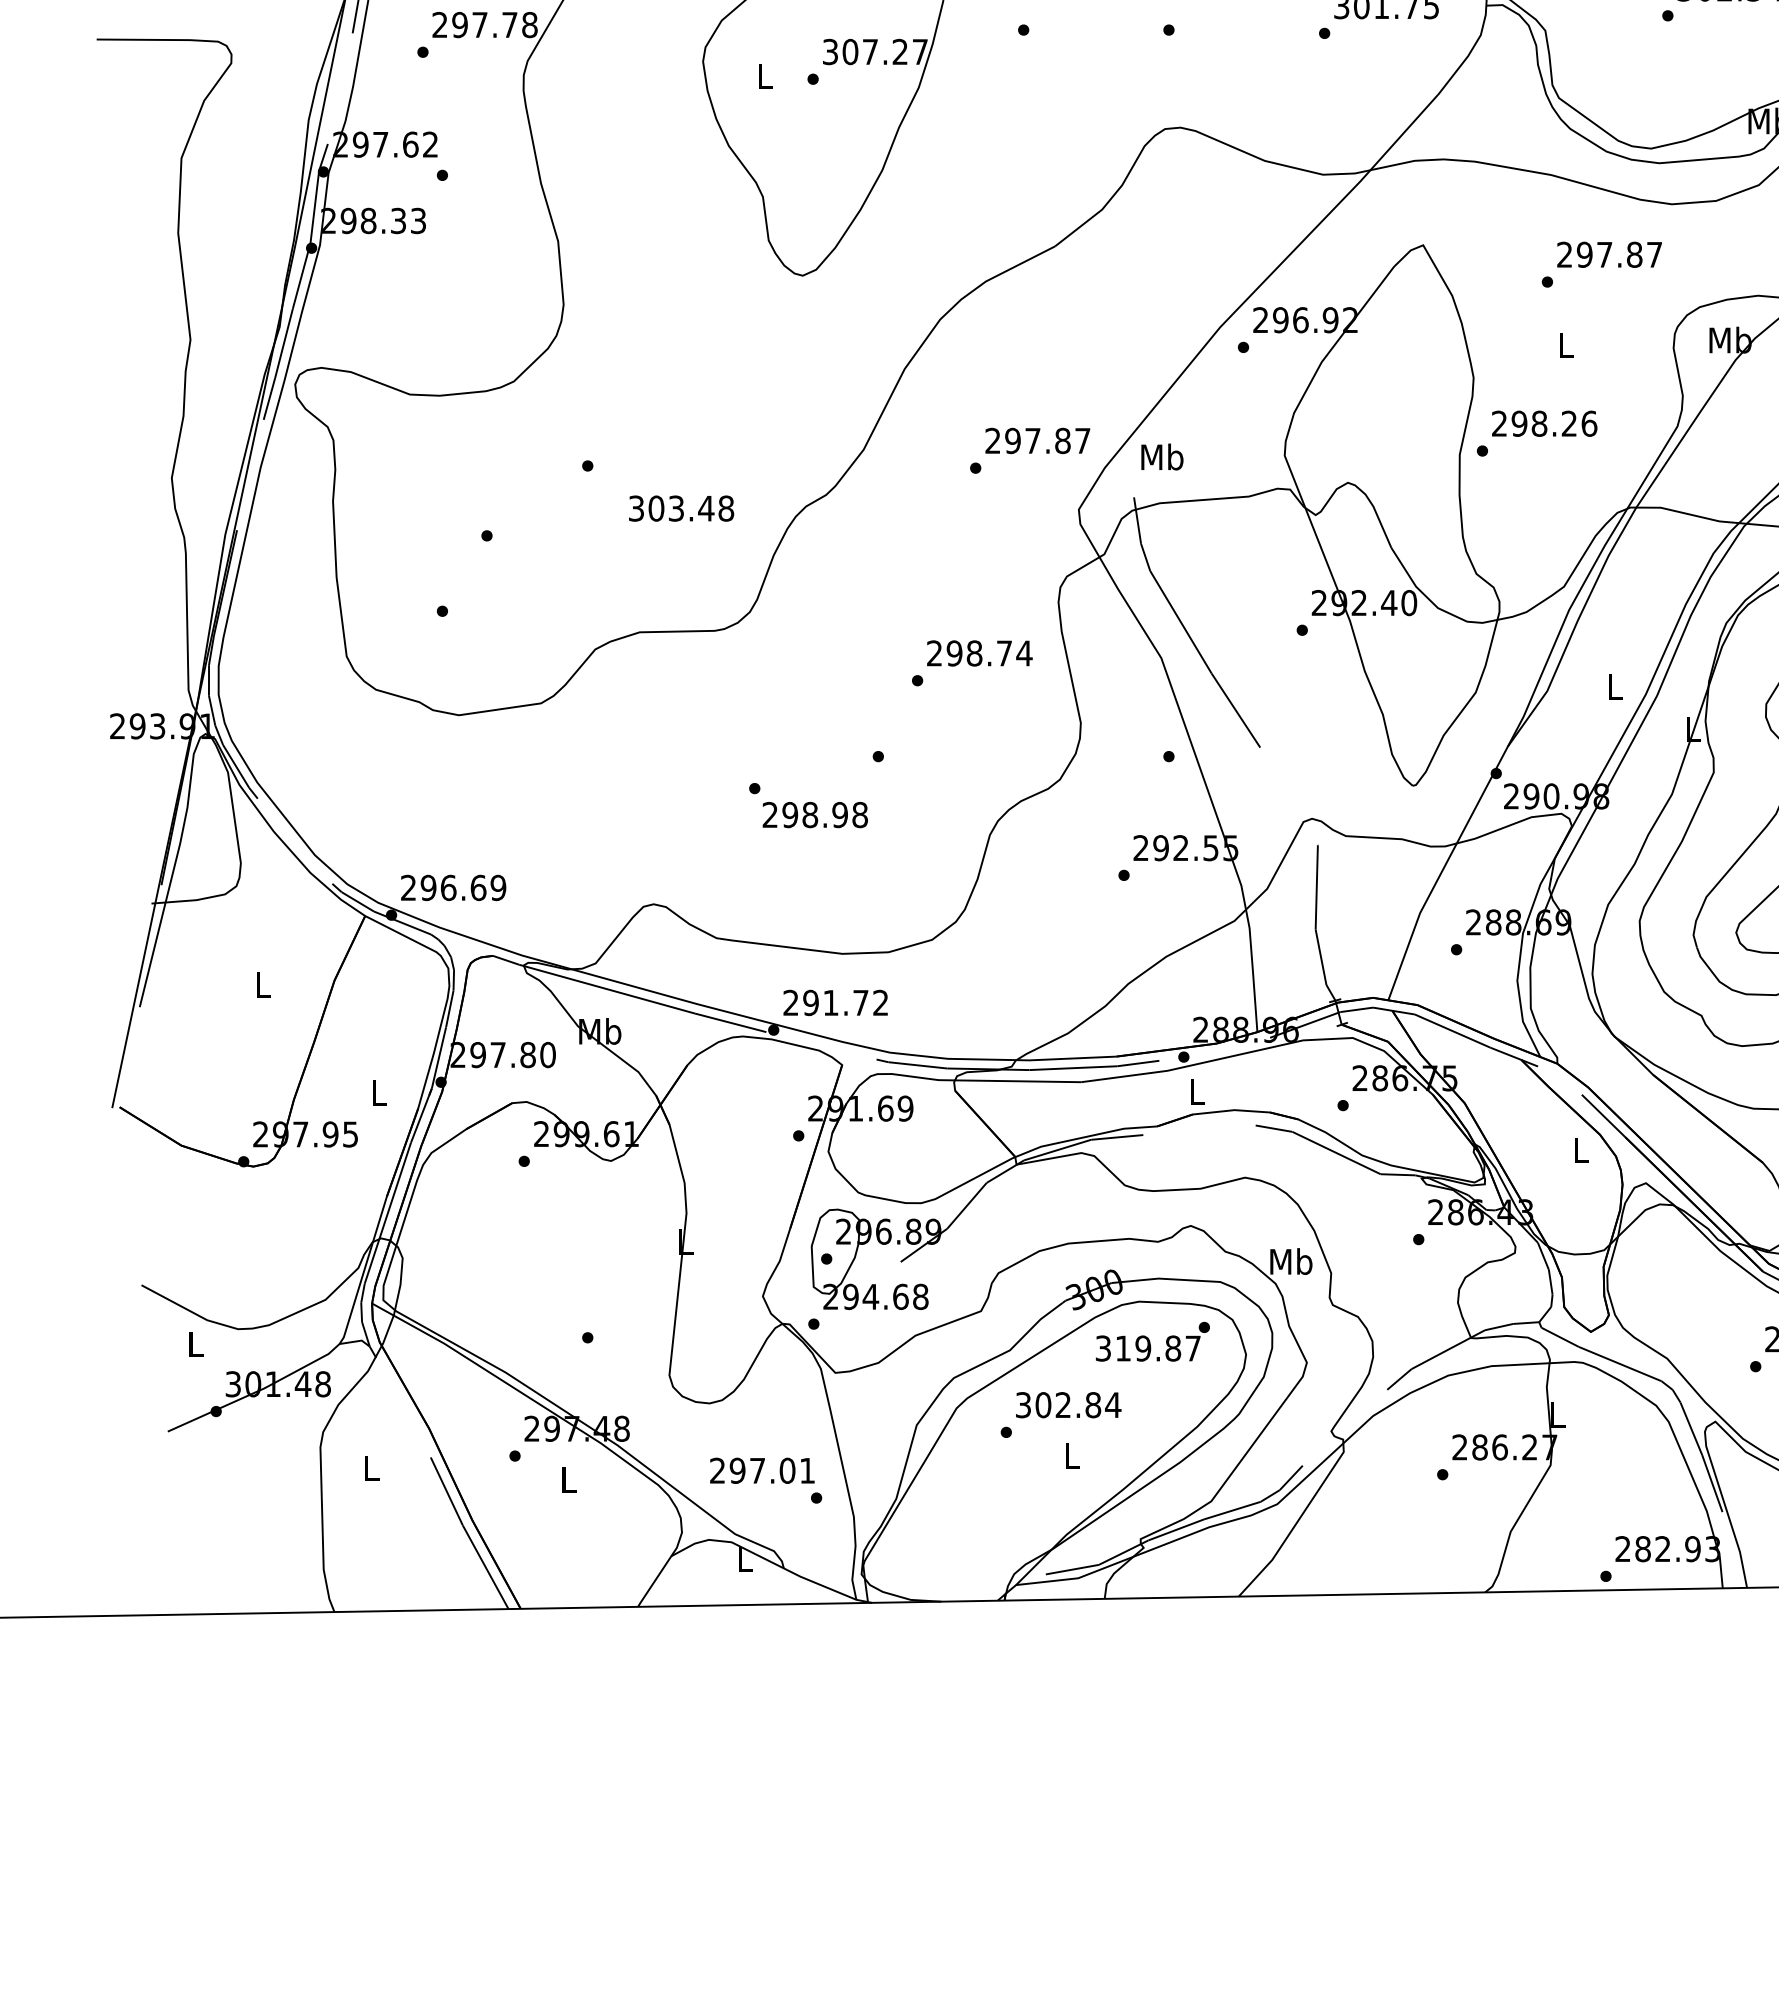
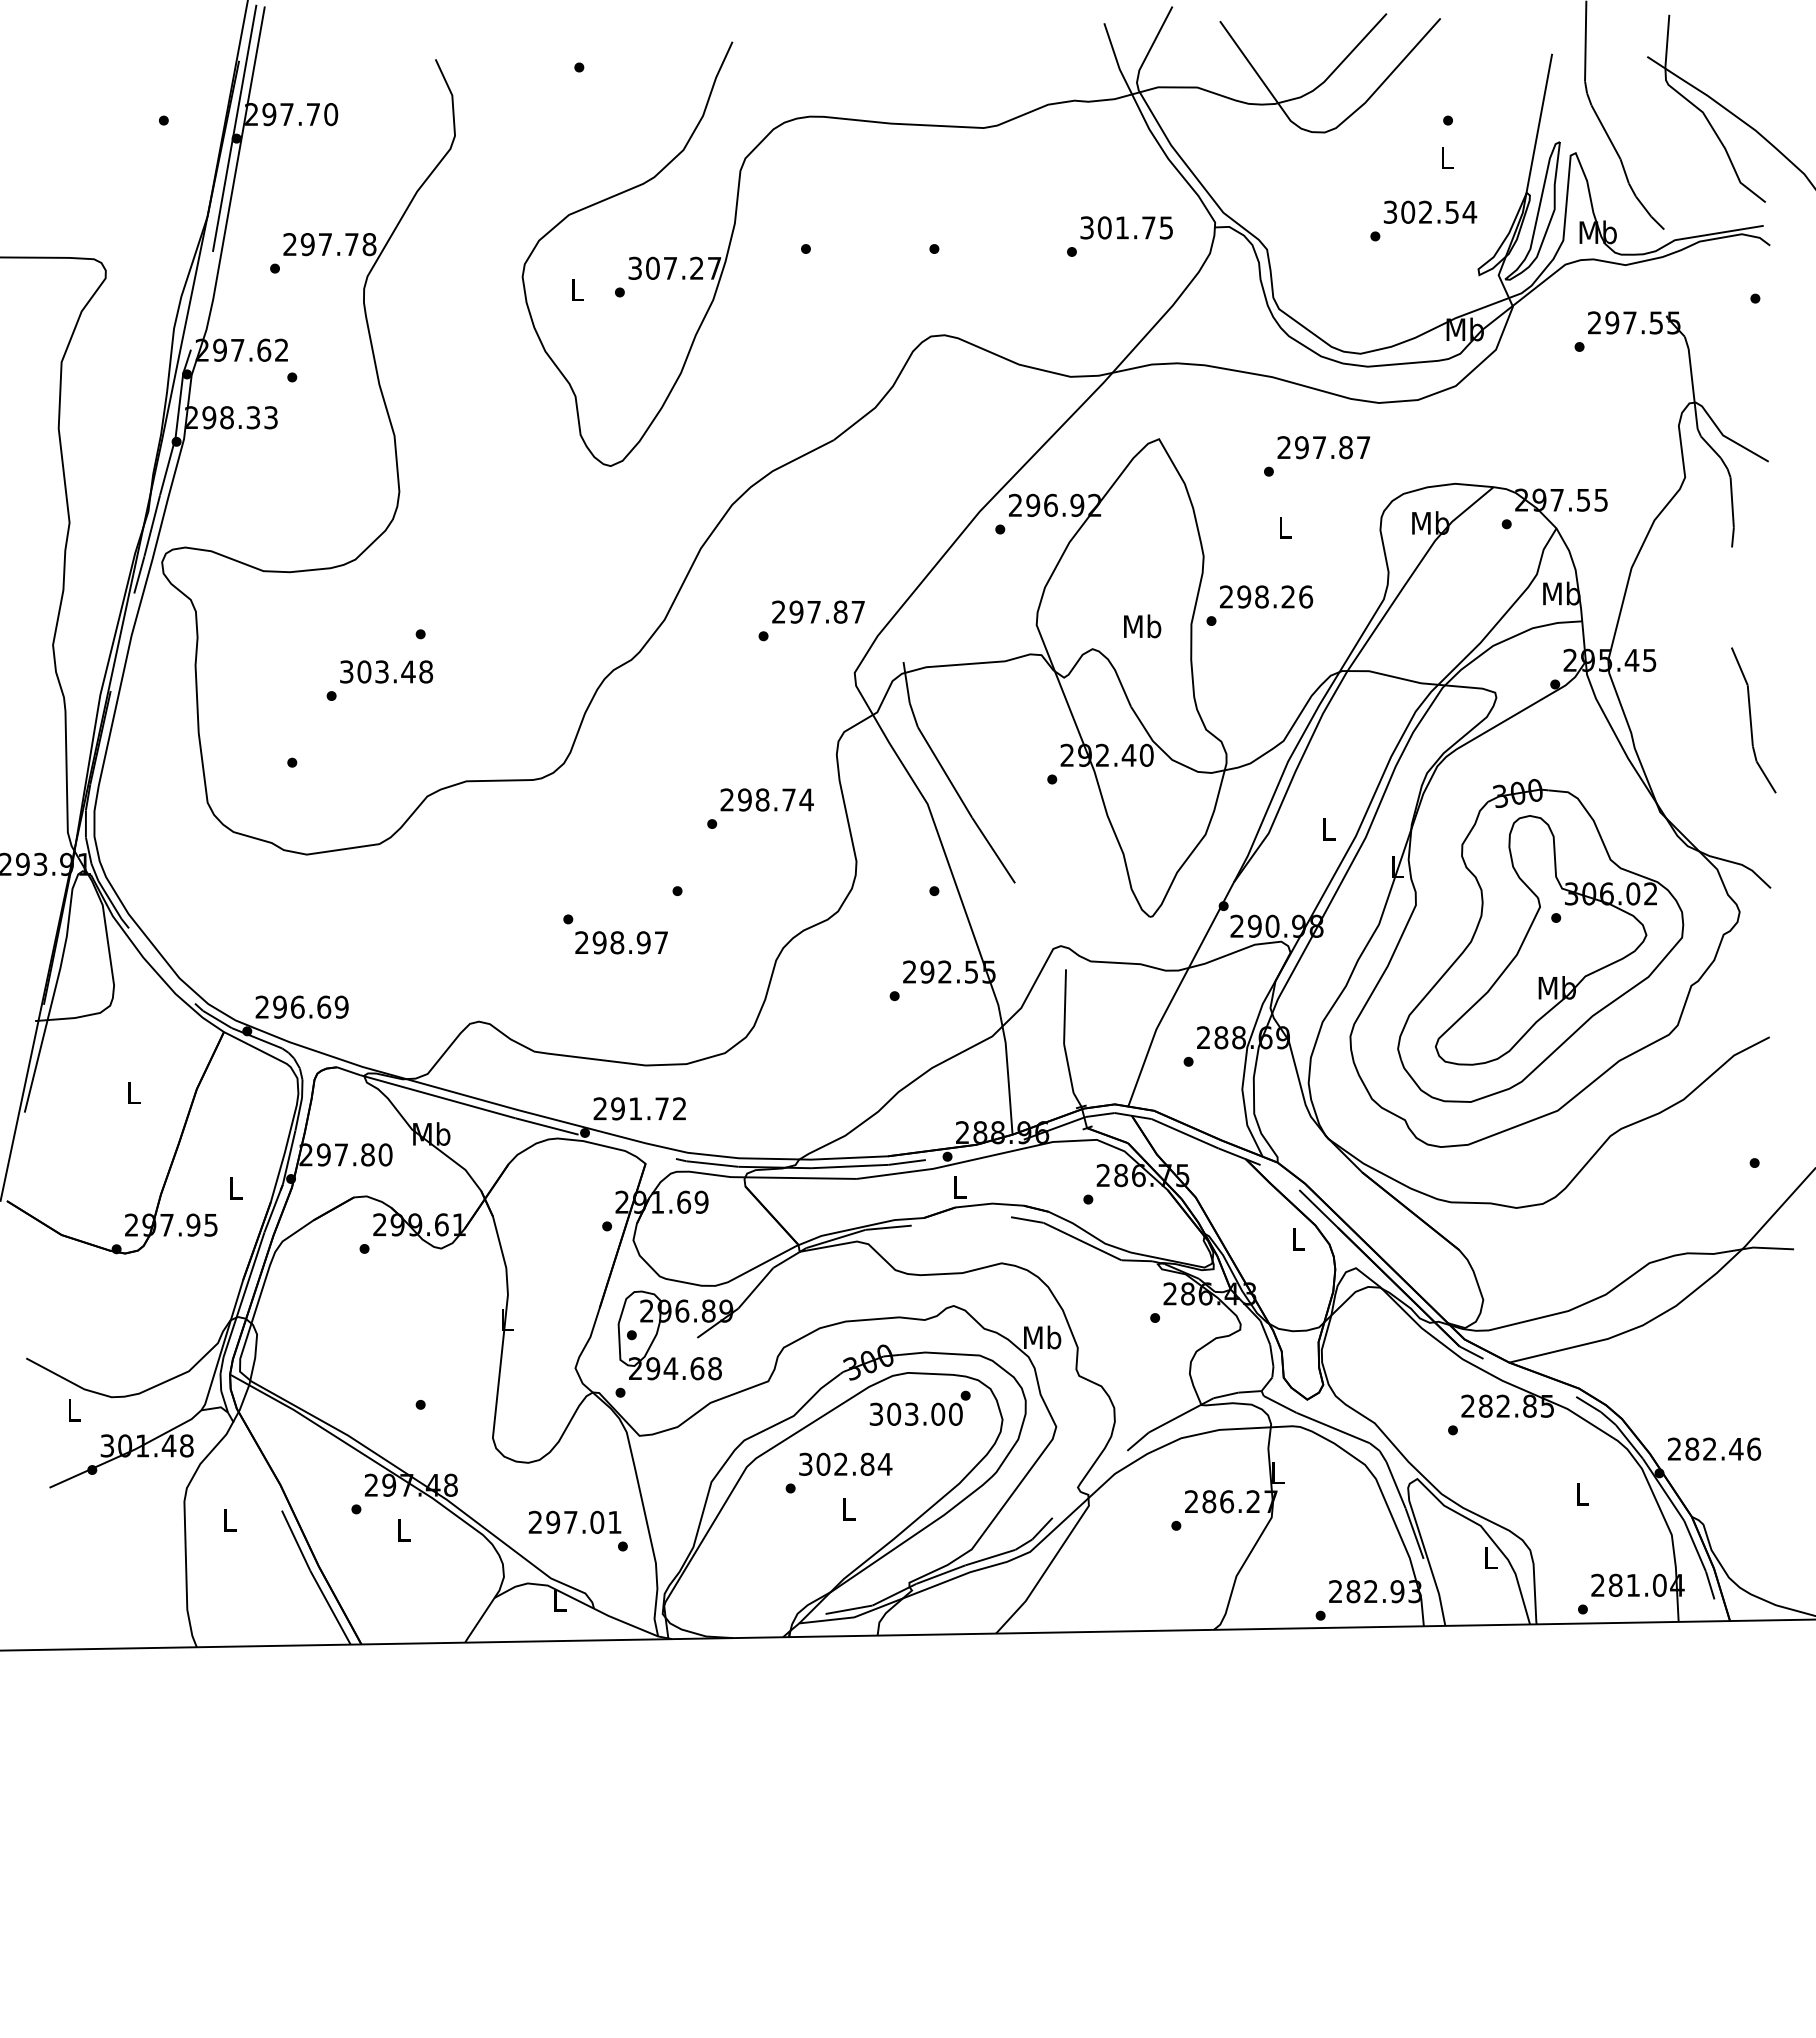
text: (1162, 457) -> (1142, 626), moved
text: (681, 508) -> (386, 671), moved
text: (860, 814) -> (661, 942), 298.98 -> 298.97
text: (1157, 1347) -> (924, 1413), 319.87 -> 303.00

